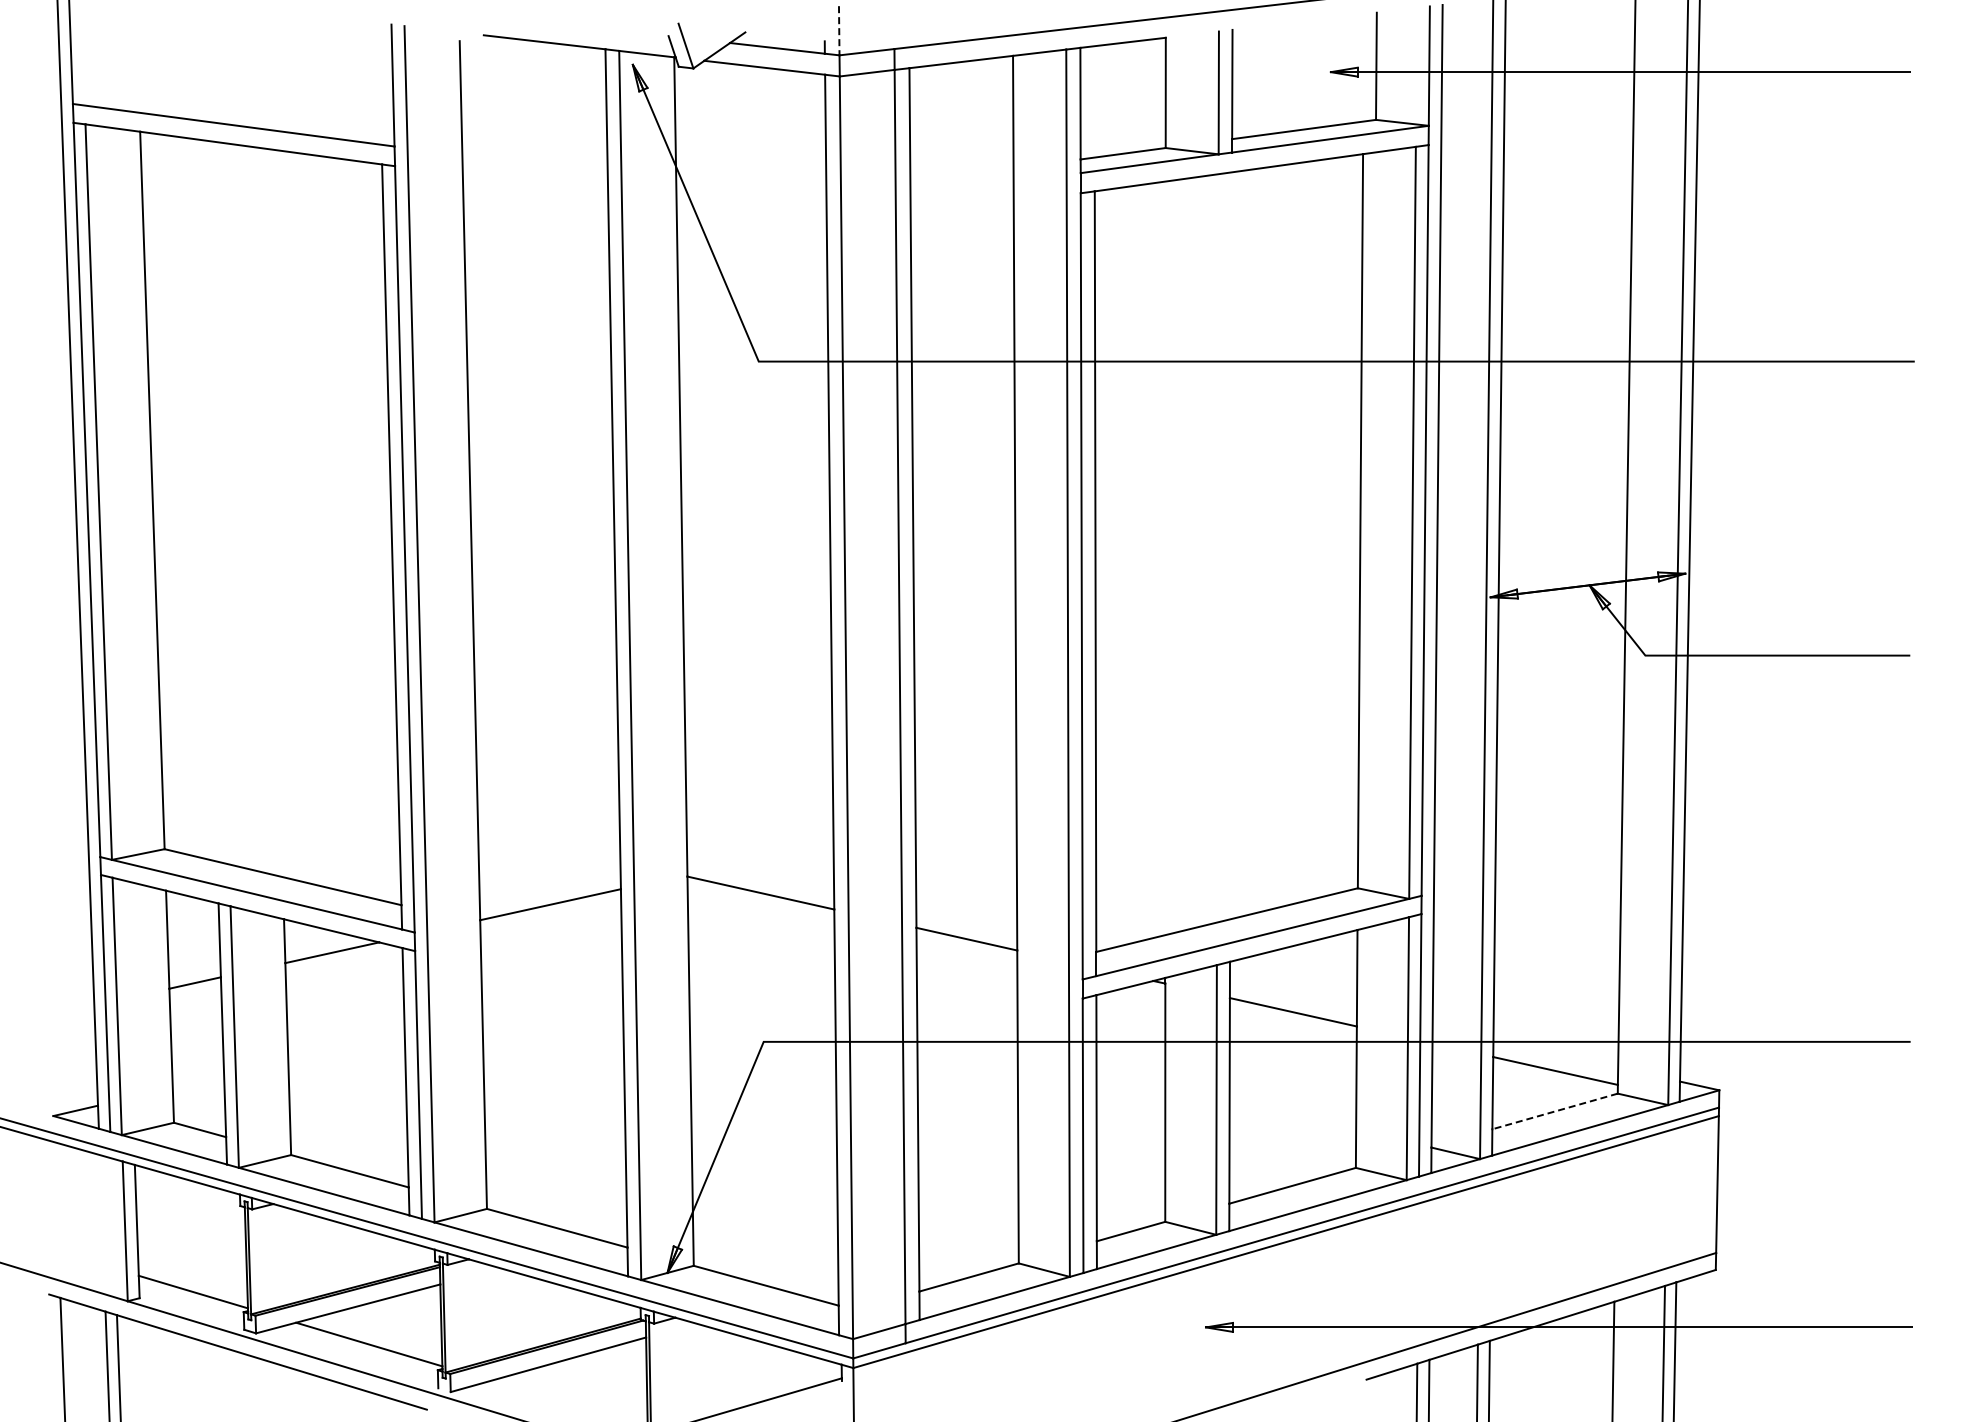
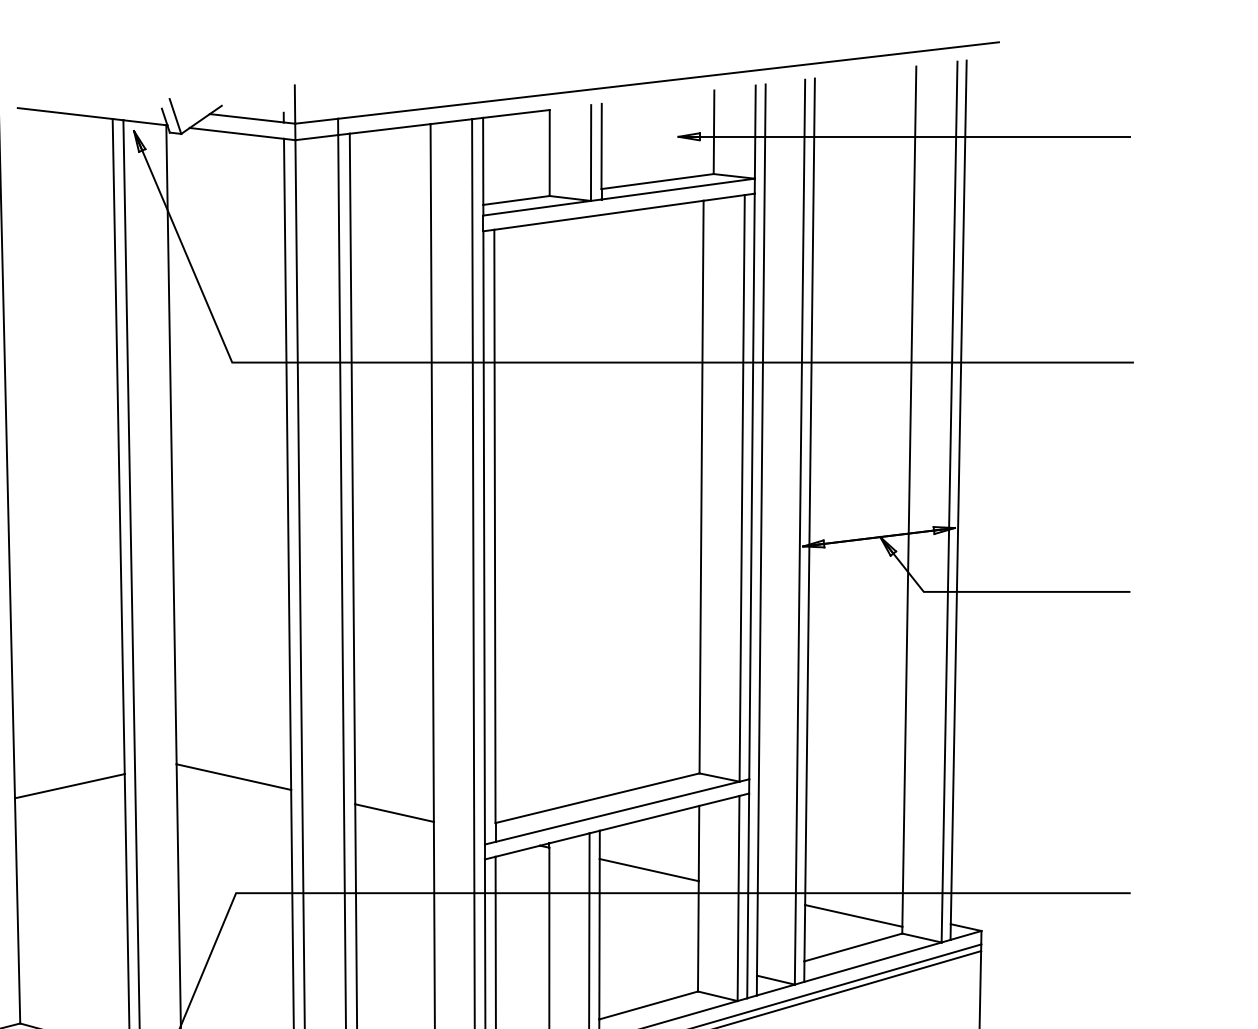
line: (839, 30) -> (295, 104), dashed -> solid
line: (1554, 1111) -> (852, 947), dashed -> solid

